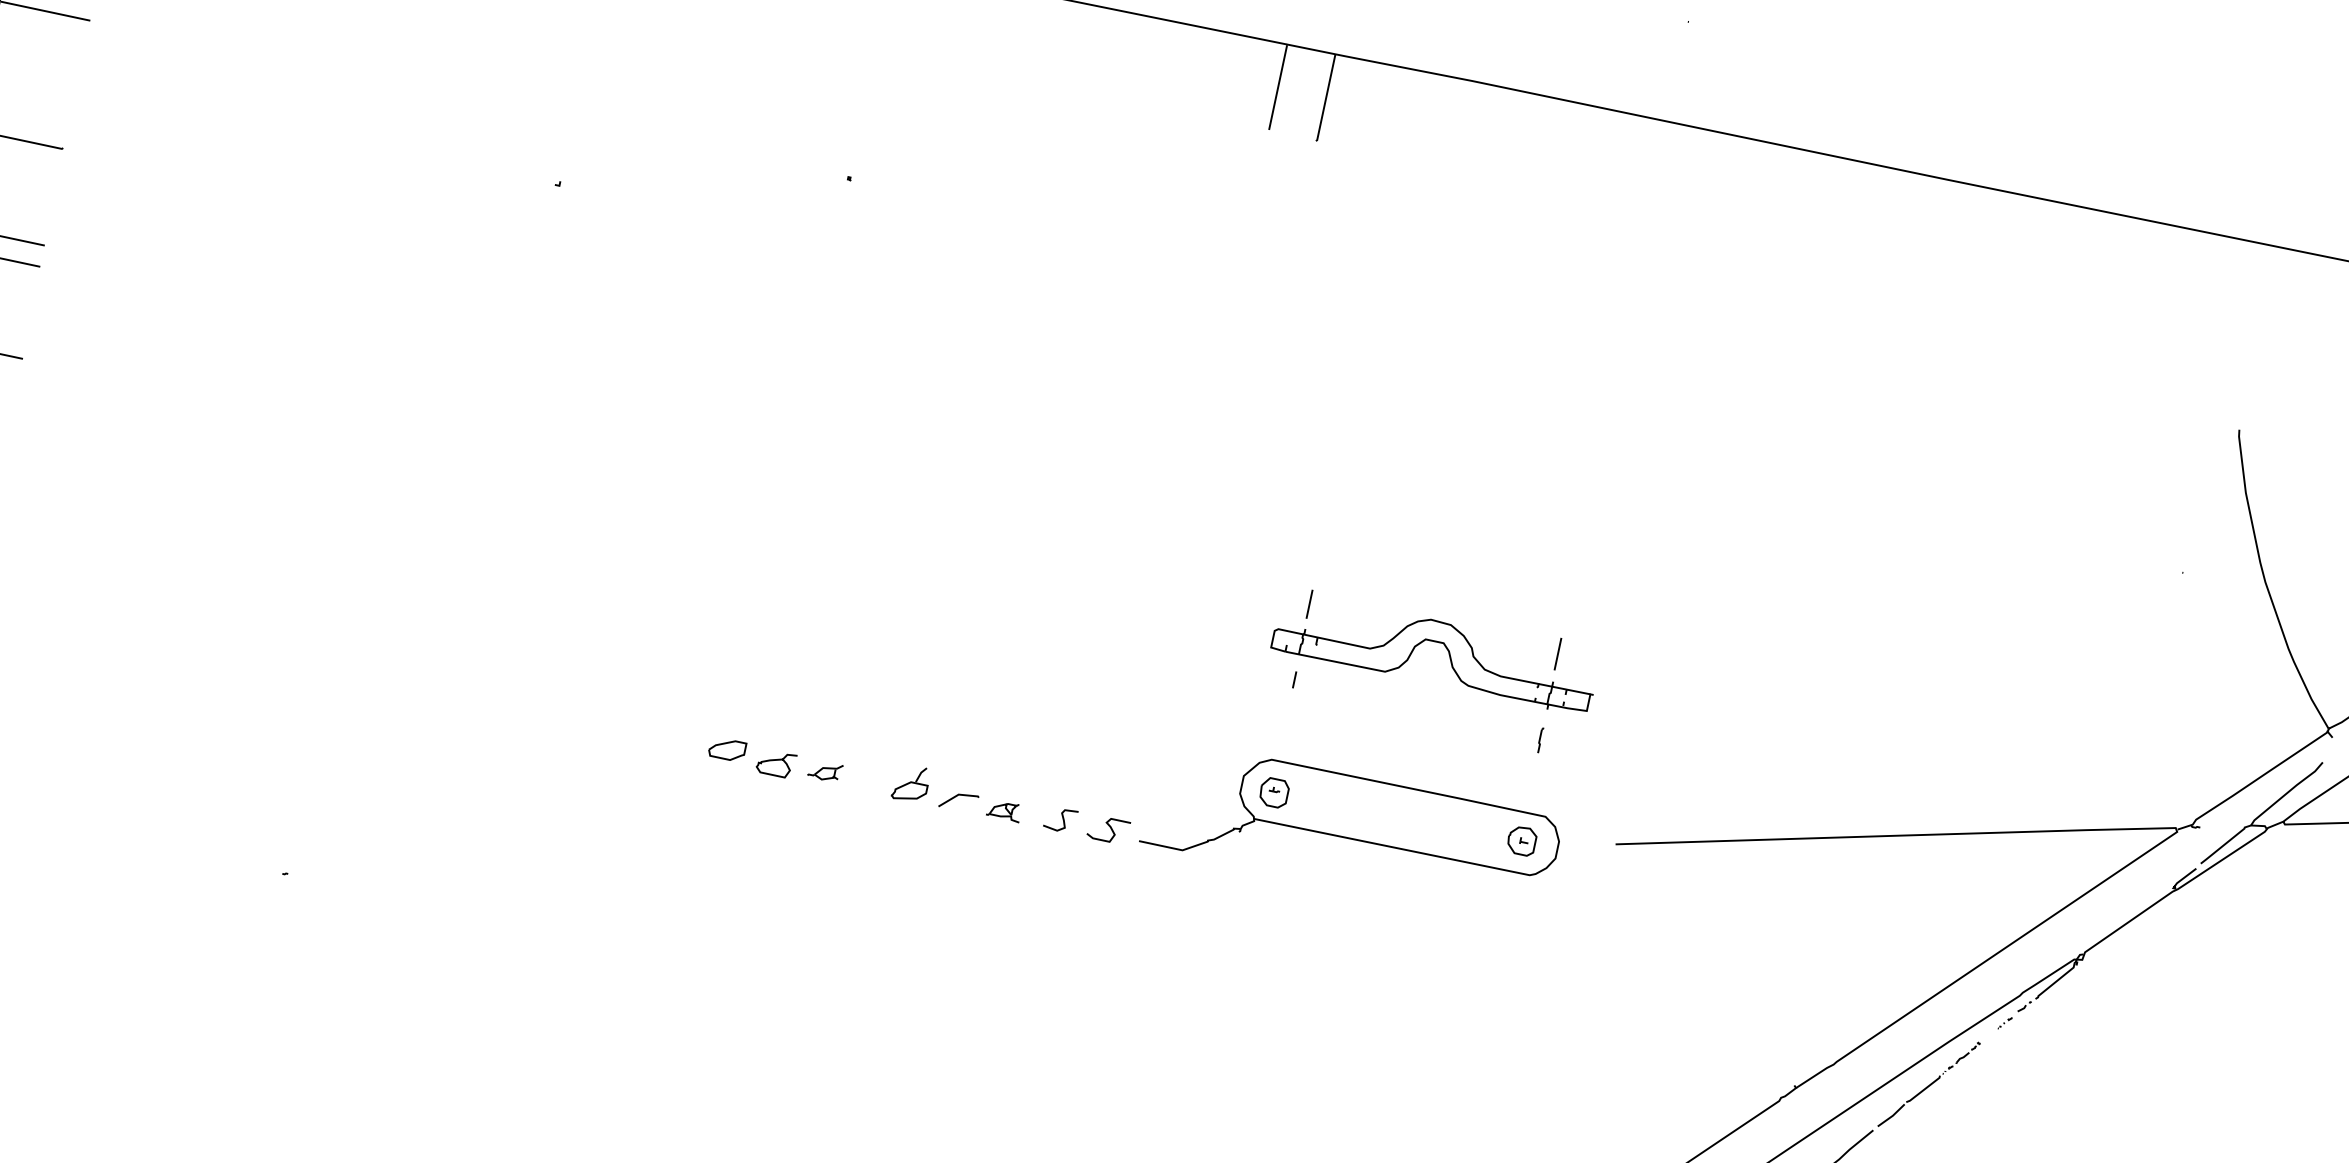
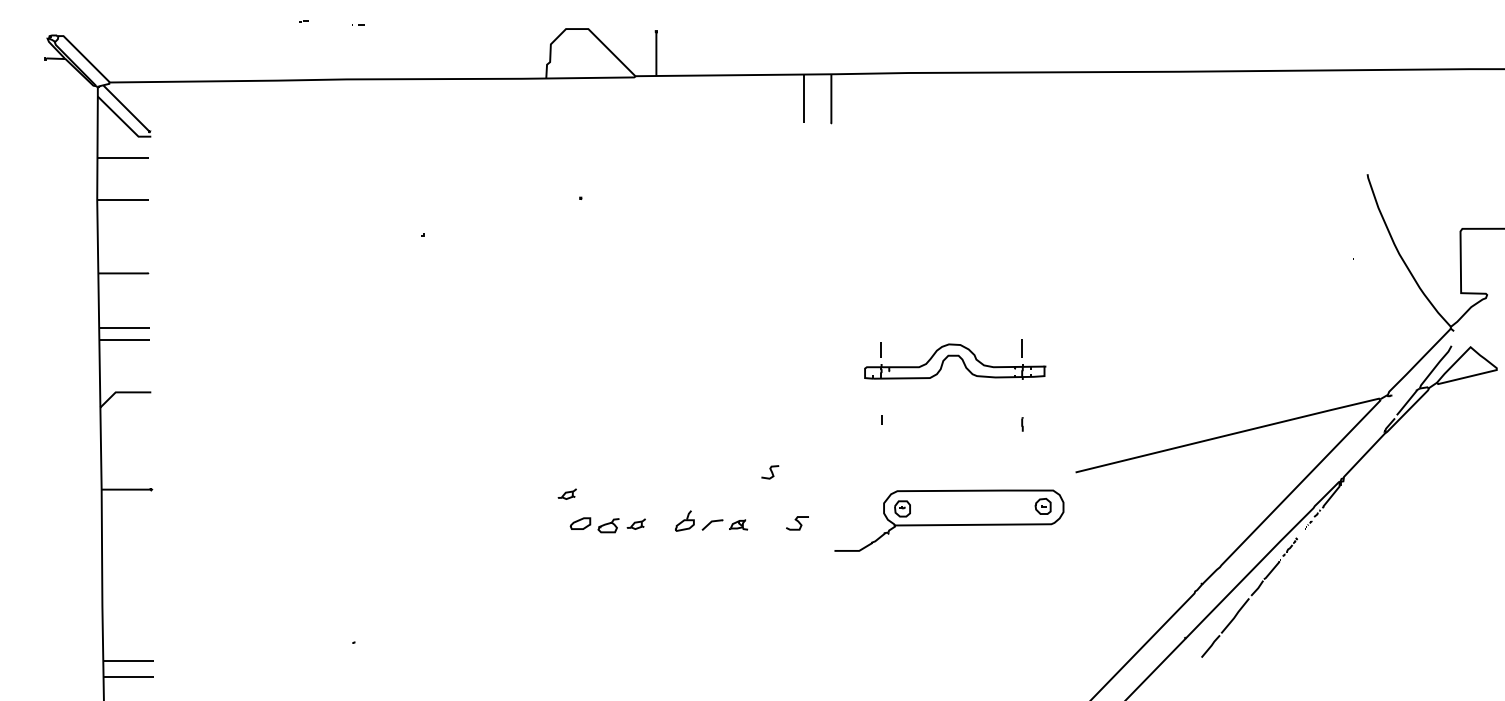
part: (1436, 648) -> (955, 359), moved
part: (714, 691) -> (566, 493), added
curve: (1061, 818) -> (770, 471), moved
part: (1352, 830) -> (949, 520), moved

